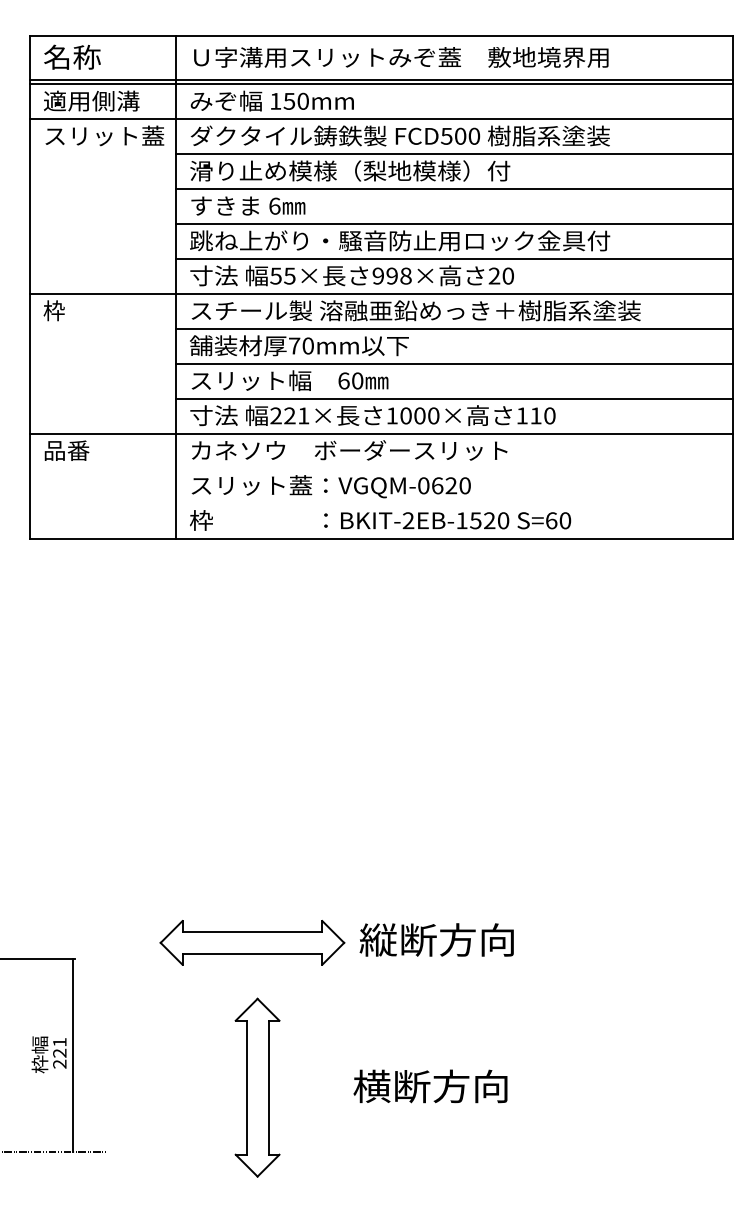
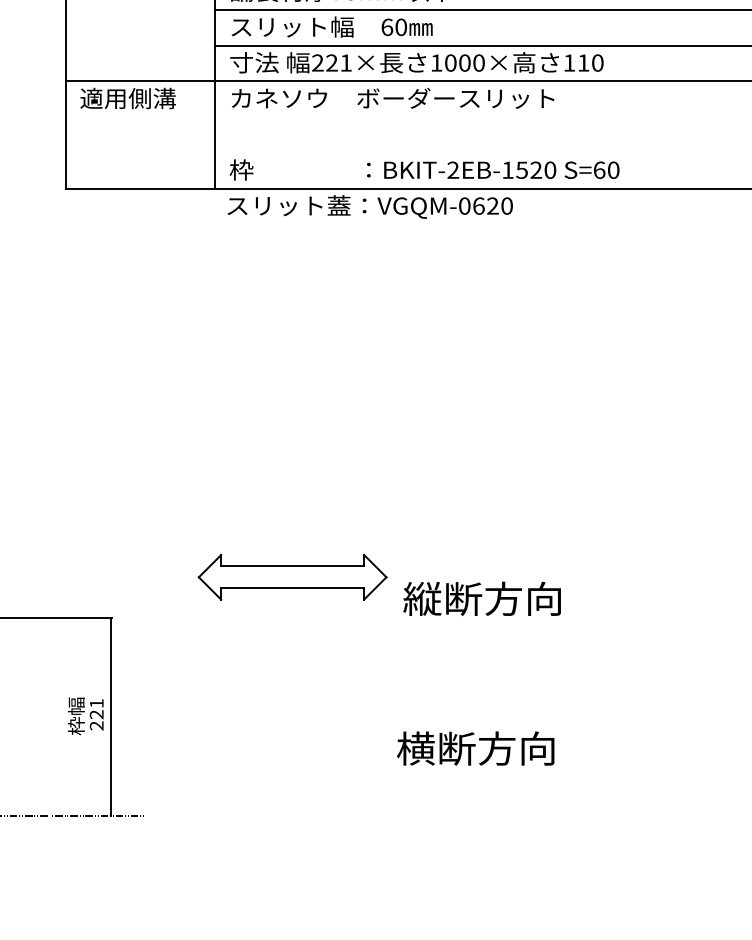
text: (90, 450) -> (128, 98), 品番 -> 適用側溝
text: (330, 486) -> (369, 206), moved
part: (252, 942) -> (292, 576), moved
part: (257, 1087) -> (298, 749), removed

